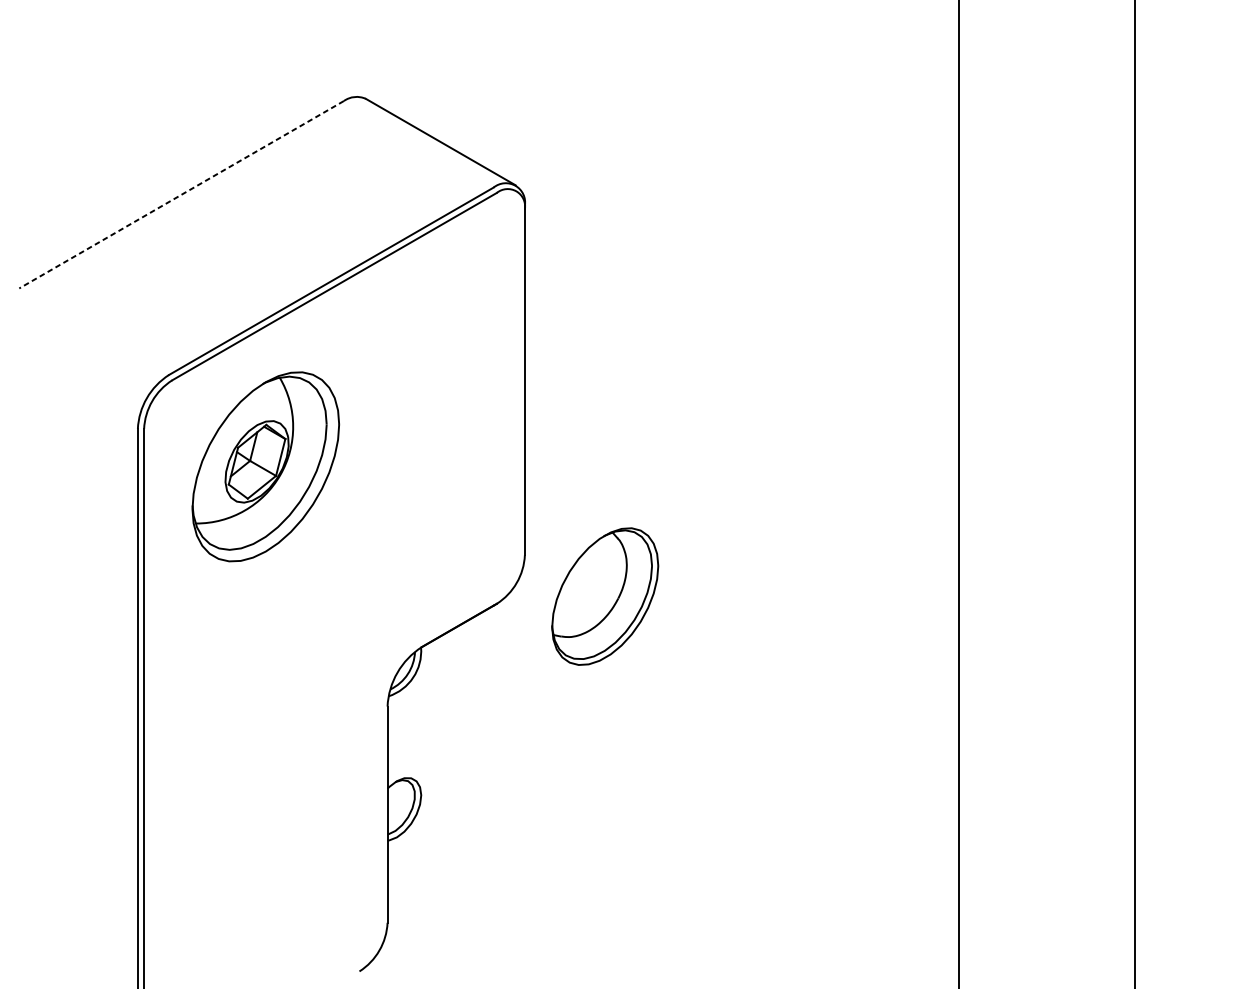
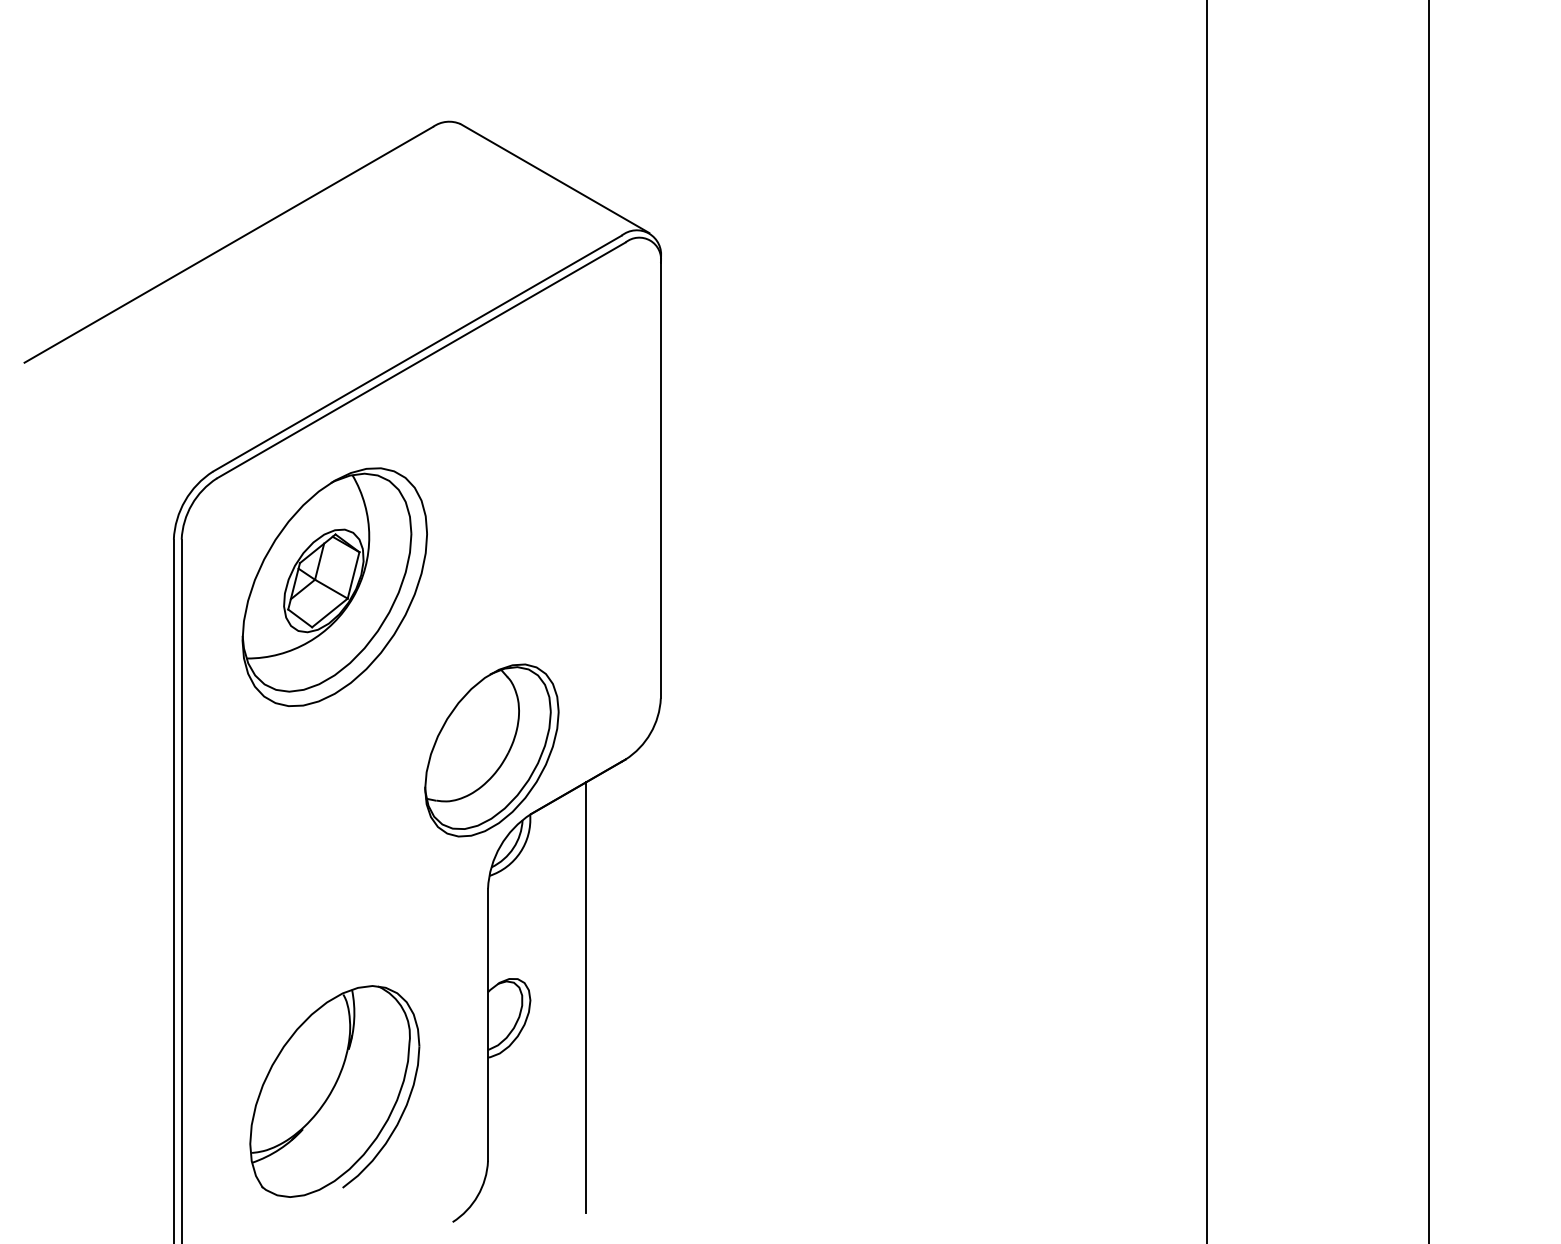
line: (181, 194) -> (228, 244), dashed -> solid
part: (604, 596) -> (491, 750), moved
line: (465, 792) -> (586, 997), added
part: (265, 867) -> (334, 1091), added

